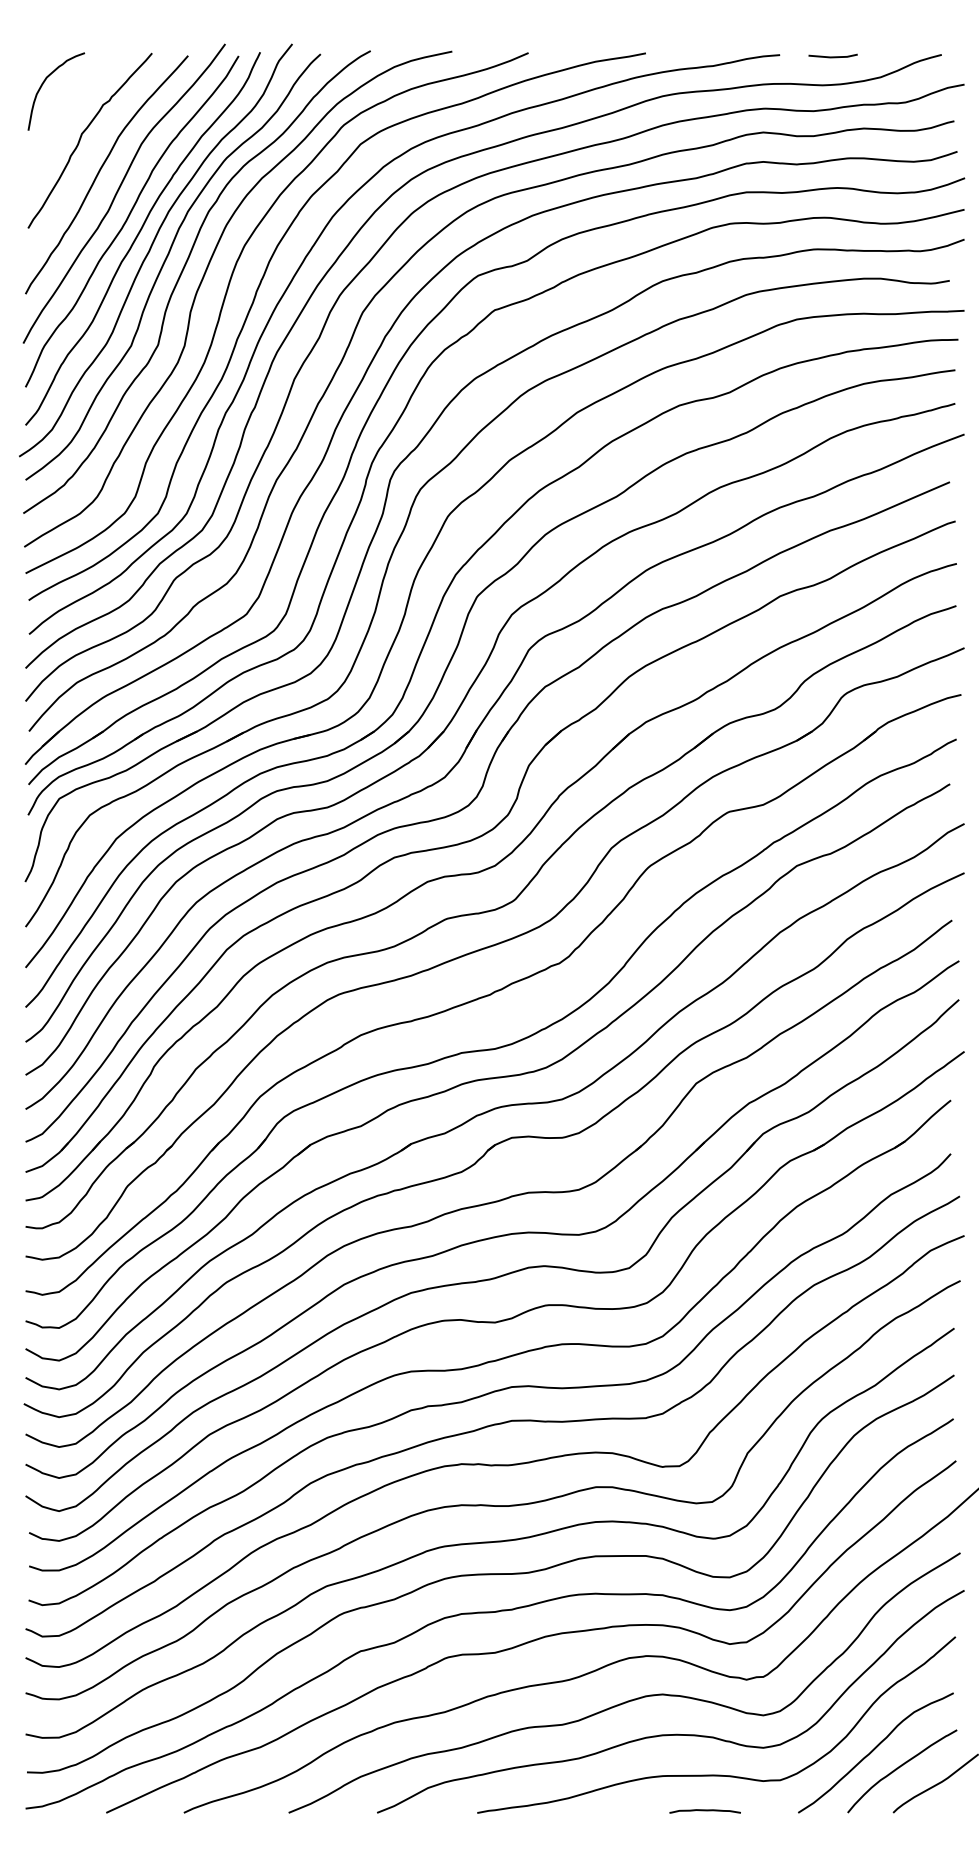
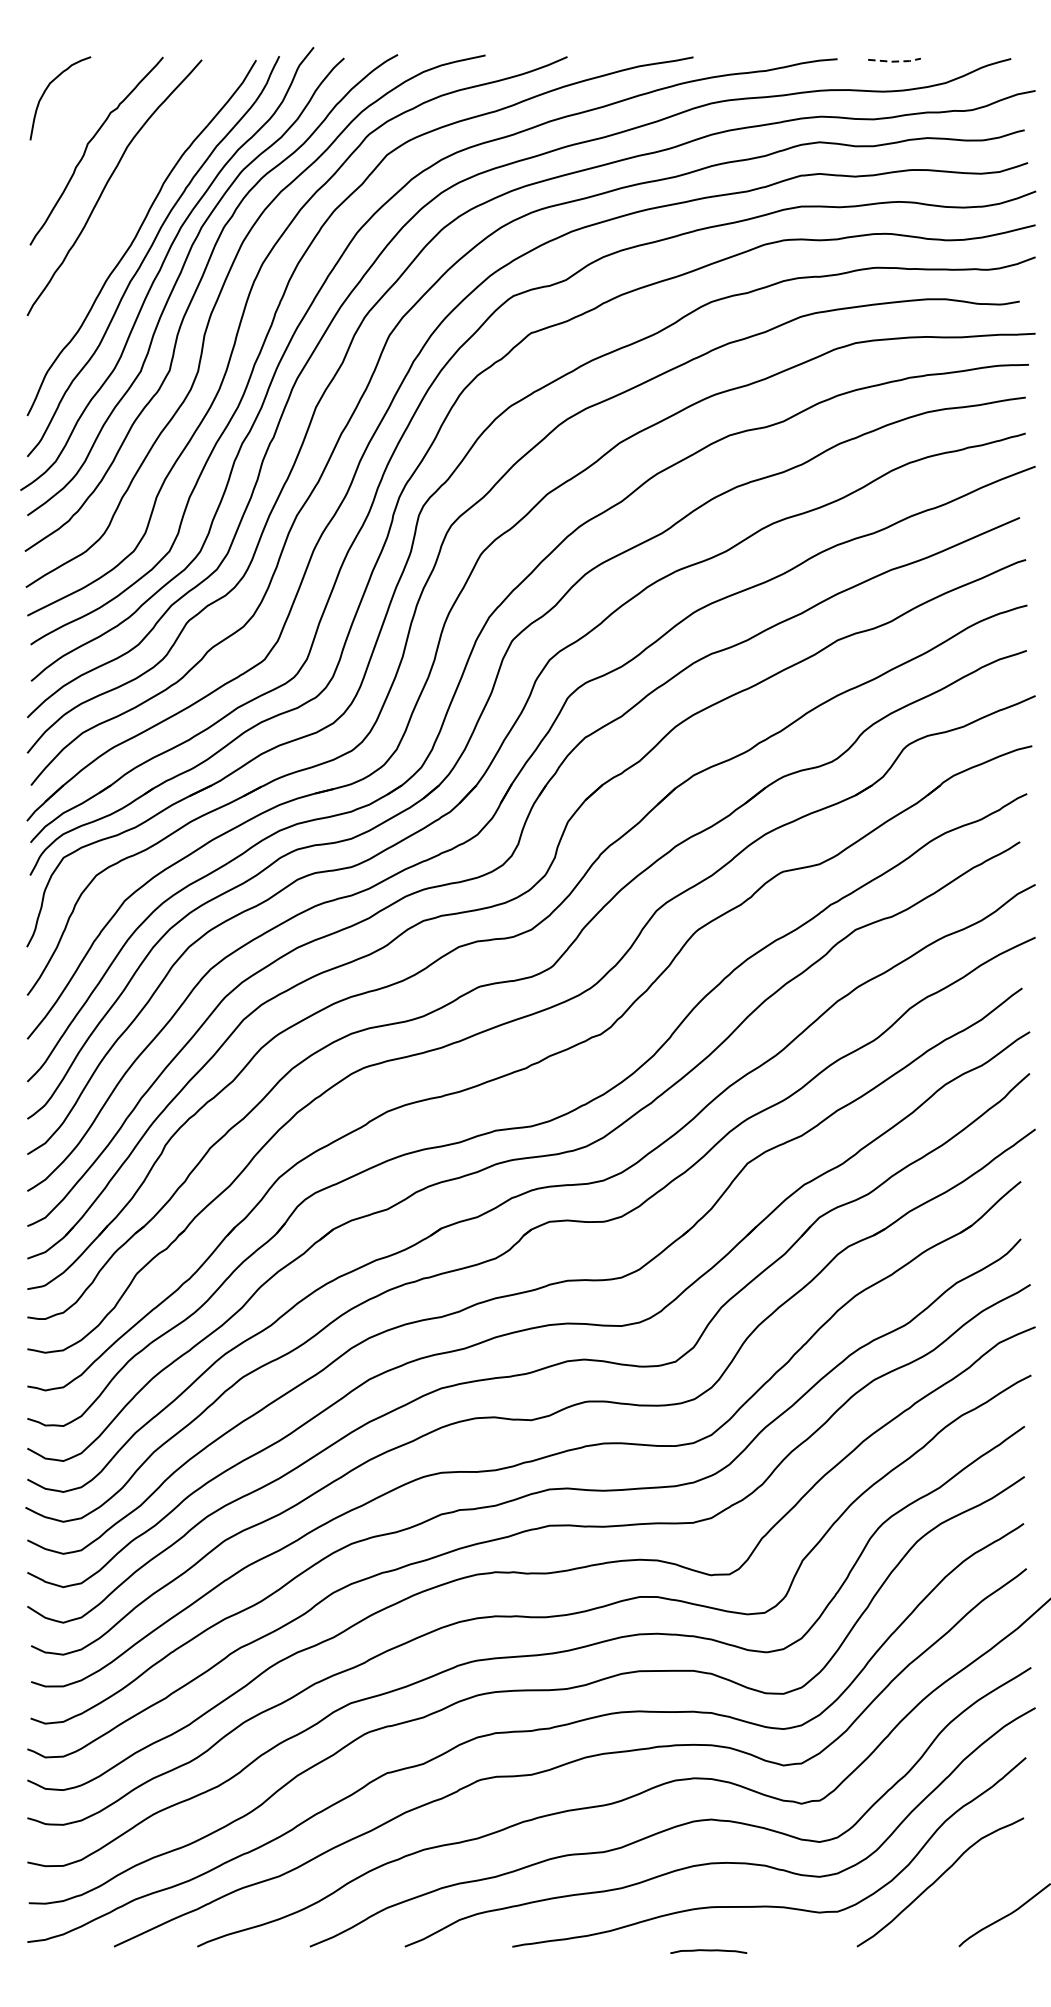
line: (833, 57) -> (894, 61), solid -> dashed
curve: (119, 190) -> (128, 204), removed
curve: (899, 1768) -> (965, 1899), removed
curve: (704, 1811) -> (708, 1951), moved

